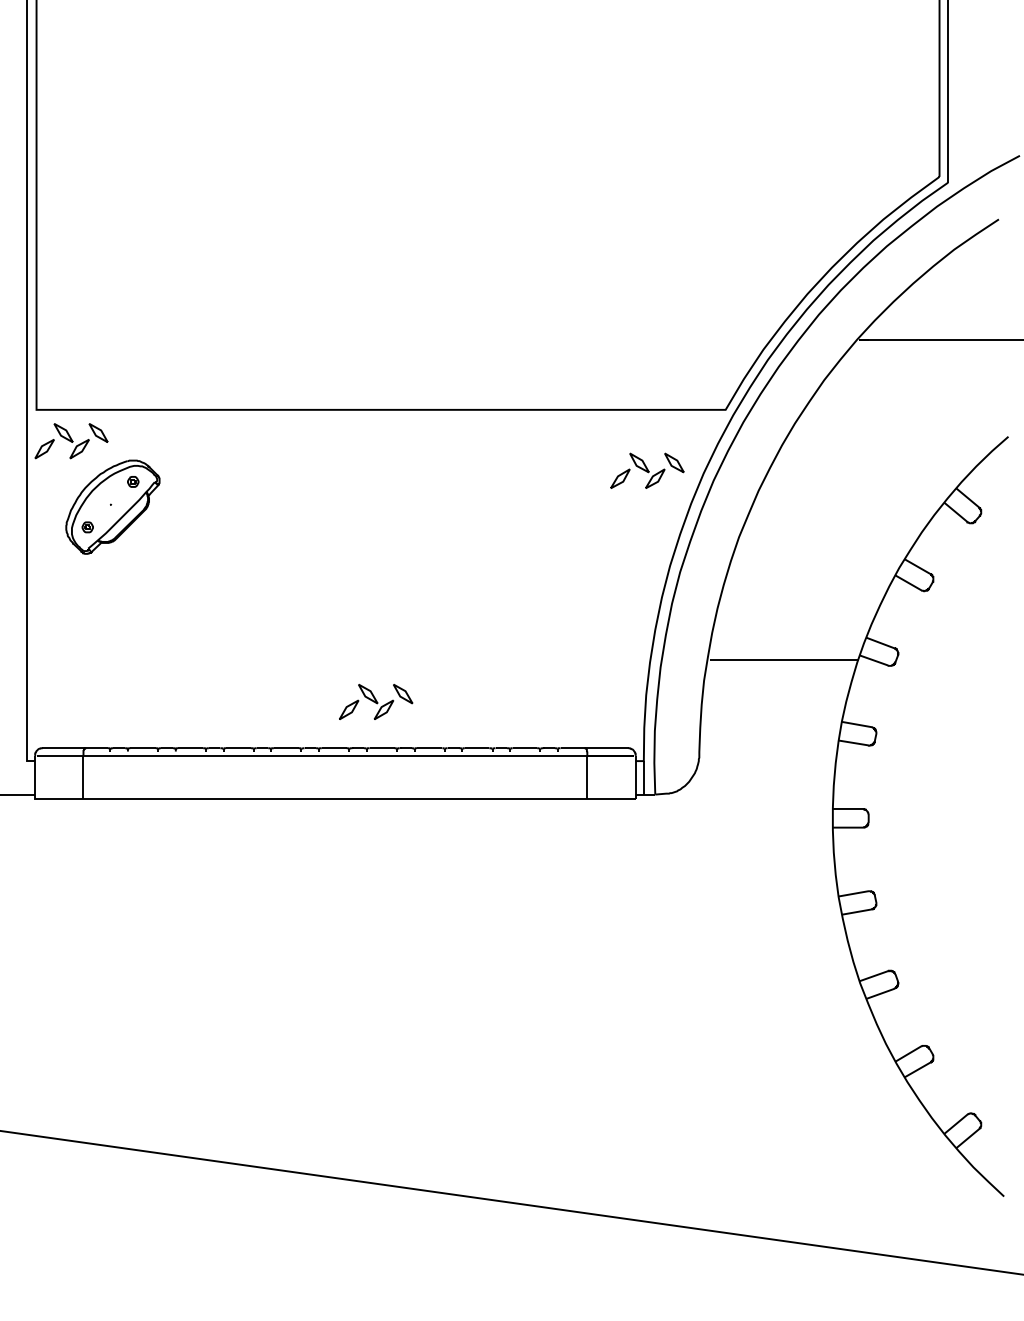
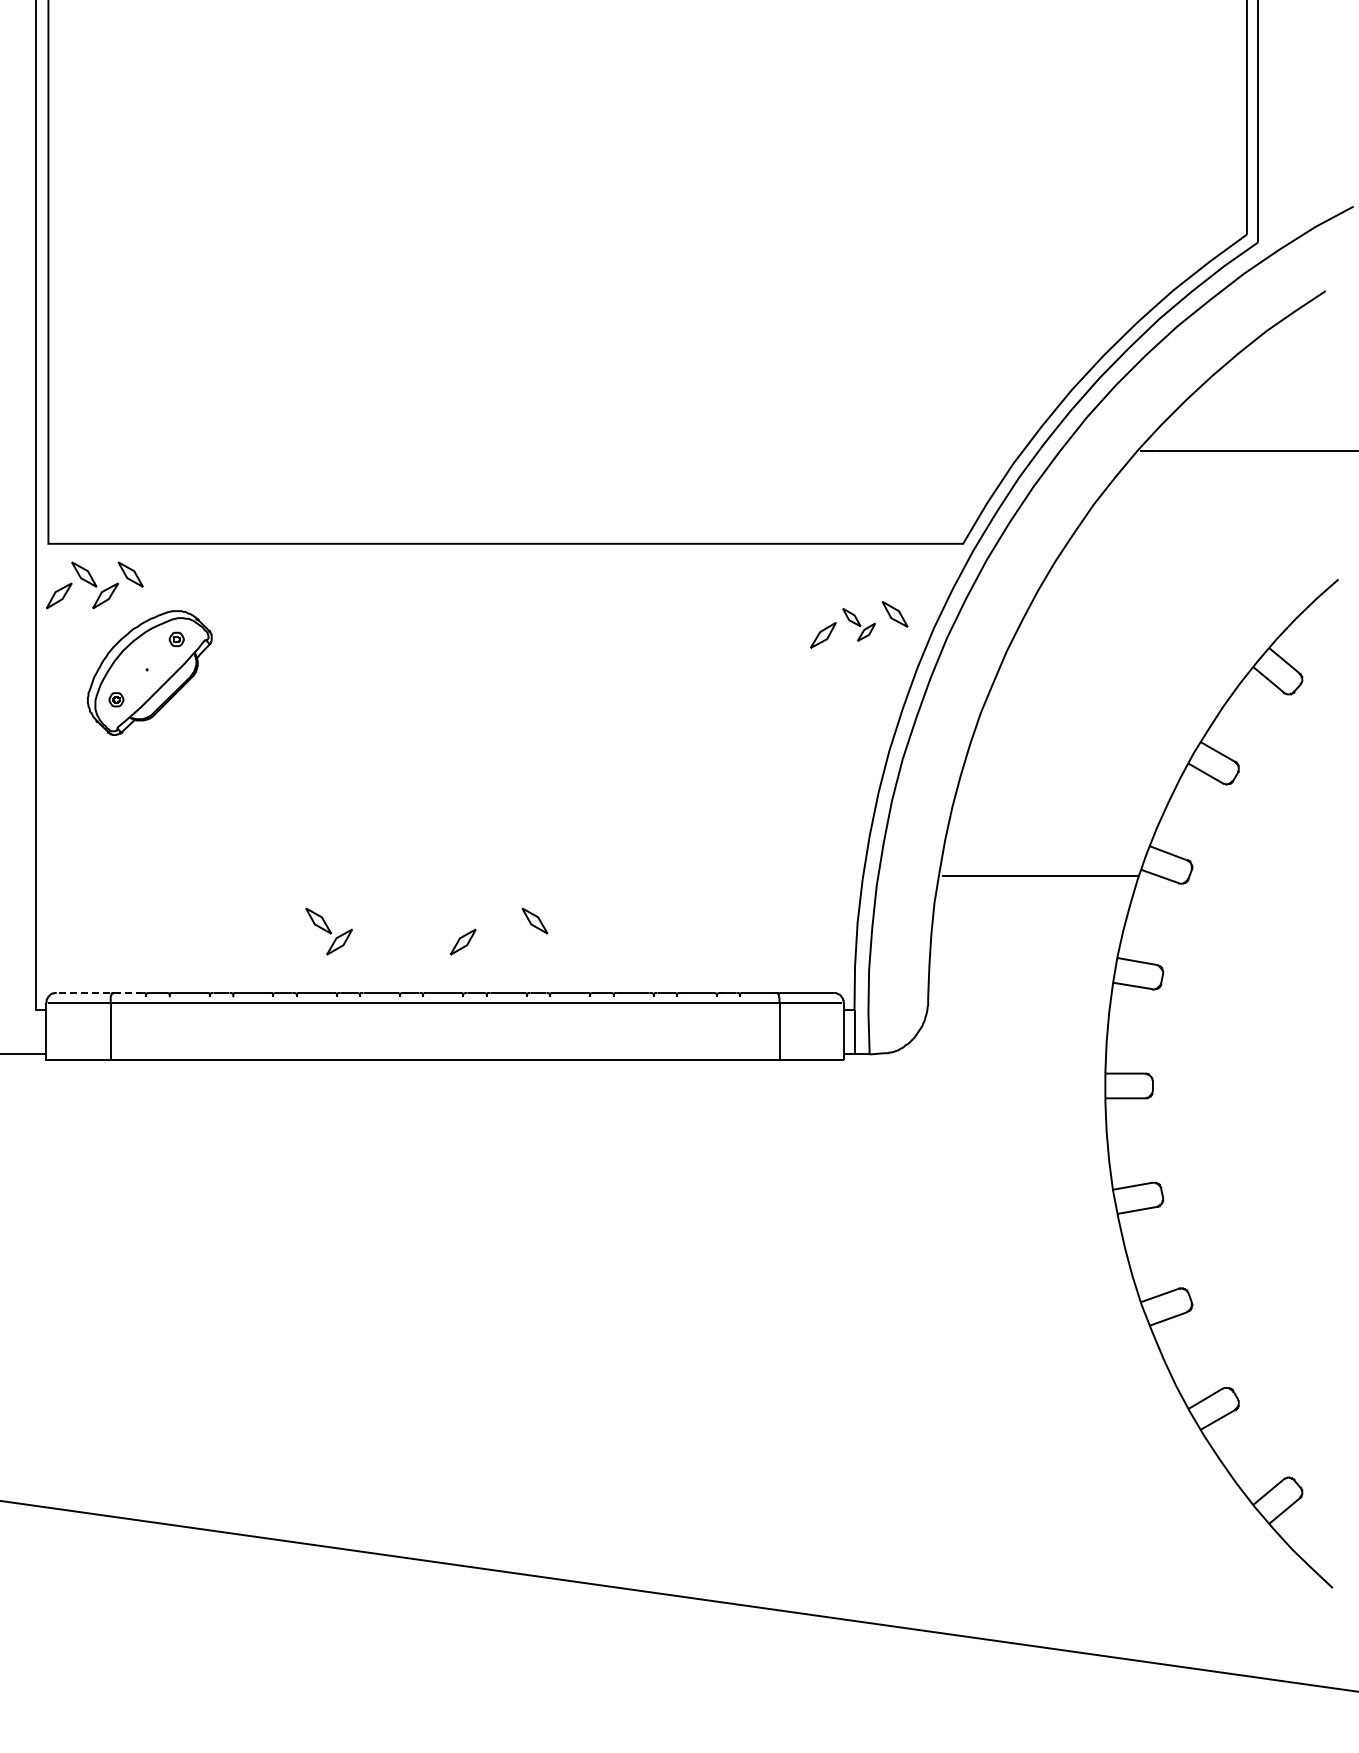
part: (646, 470) -> (858, 624), size x0.7
part: (375, 701) -> (328, 931), moved
line: (75, 747) -> (99, 992), solid -> dashed

